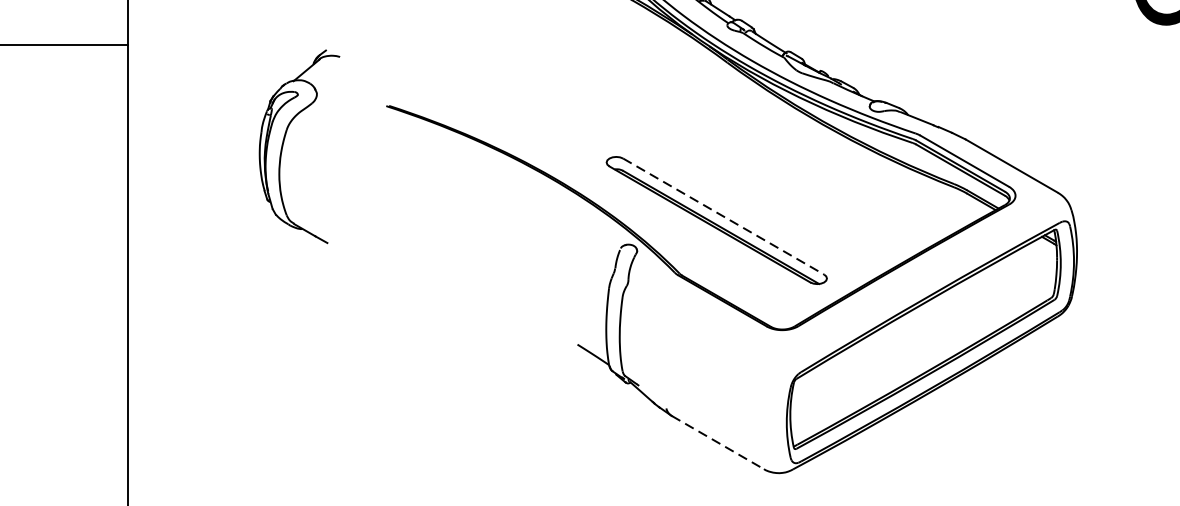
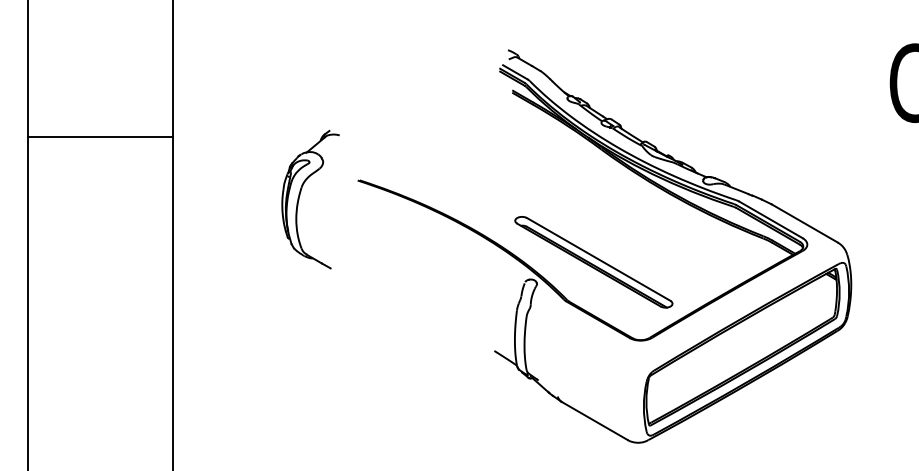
part: (285, 141) -> (300, 195), moved
line: (723, 216) -> (598, 259), dashed -> solid
line: (719, 443) -> (595, 421), dashed -> solid

